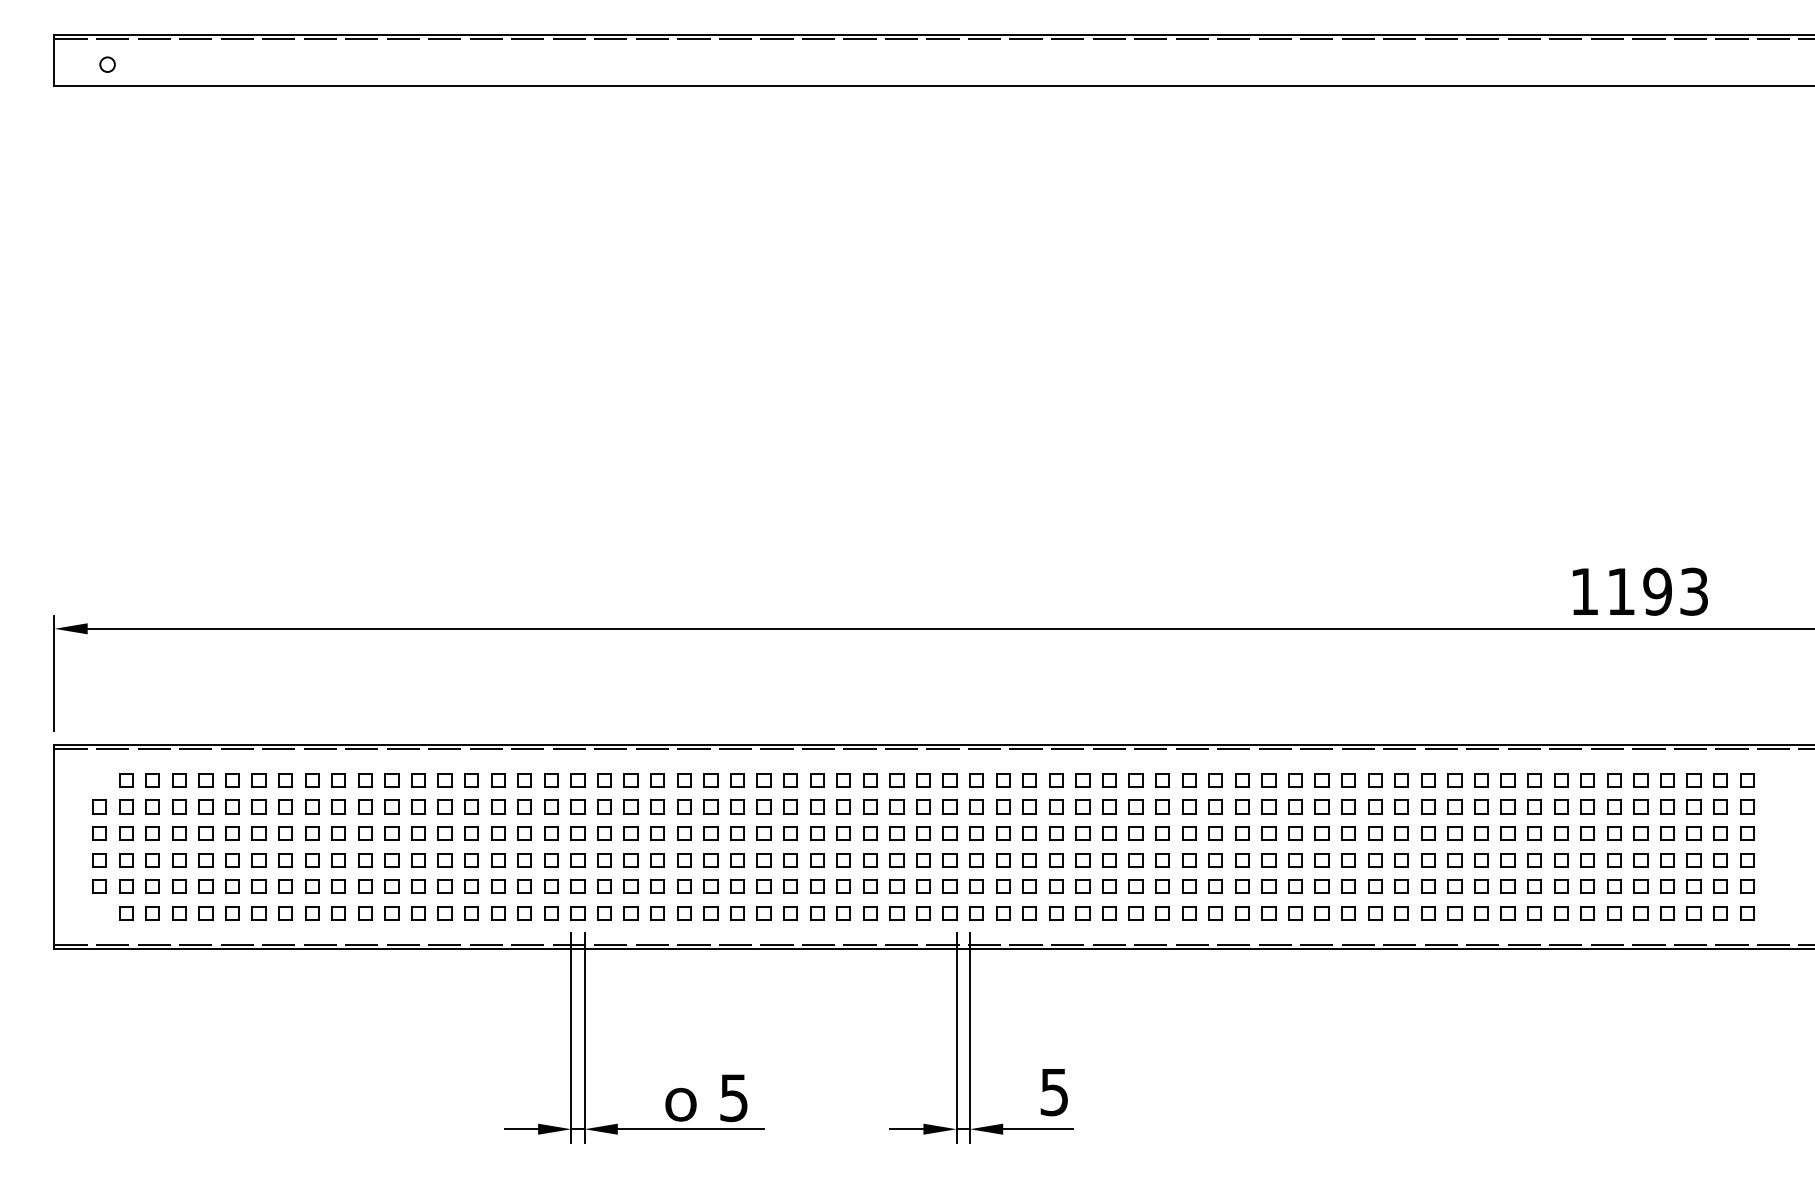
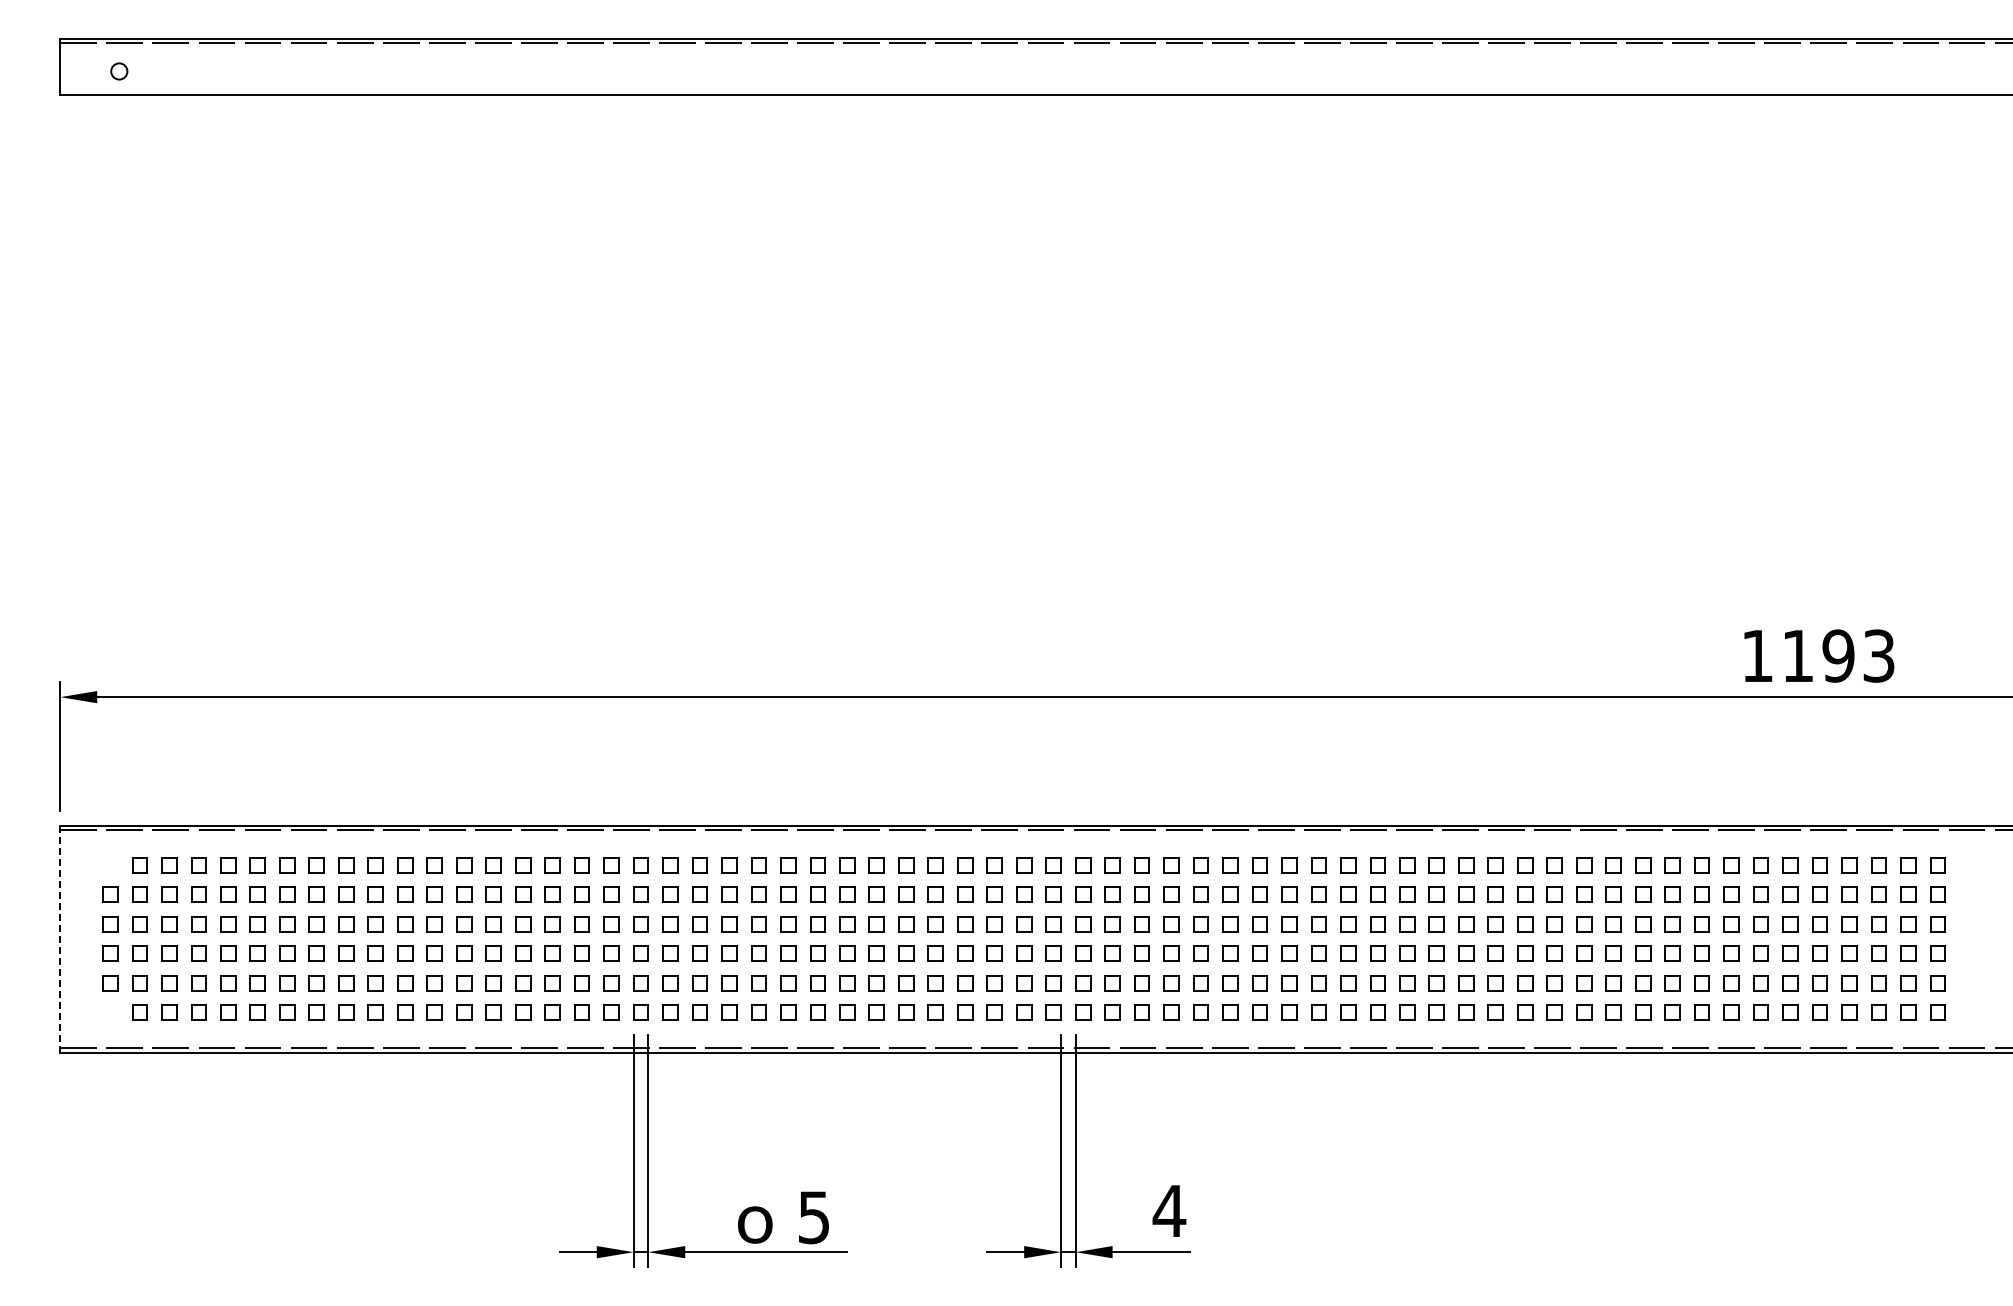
line: (54, 847) -> (60, 939), solid -> dashed
text: (1054, 1092) -> (1169, 1211), 5 -> 4

